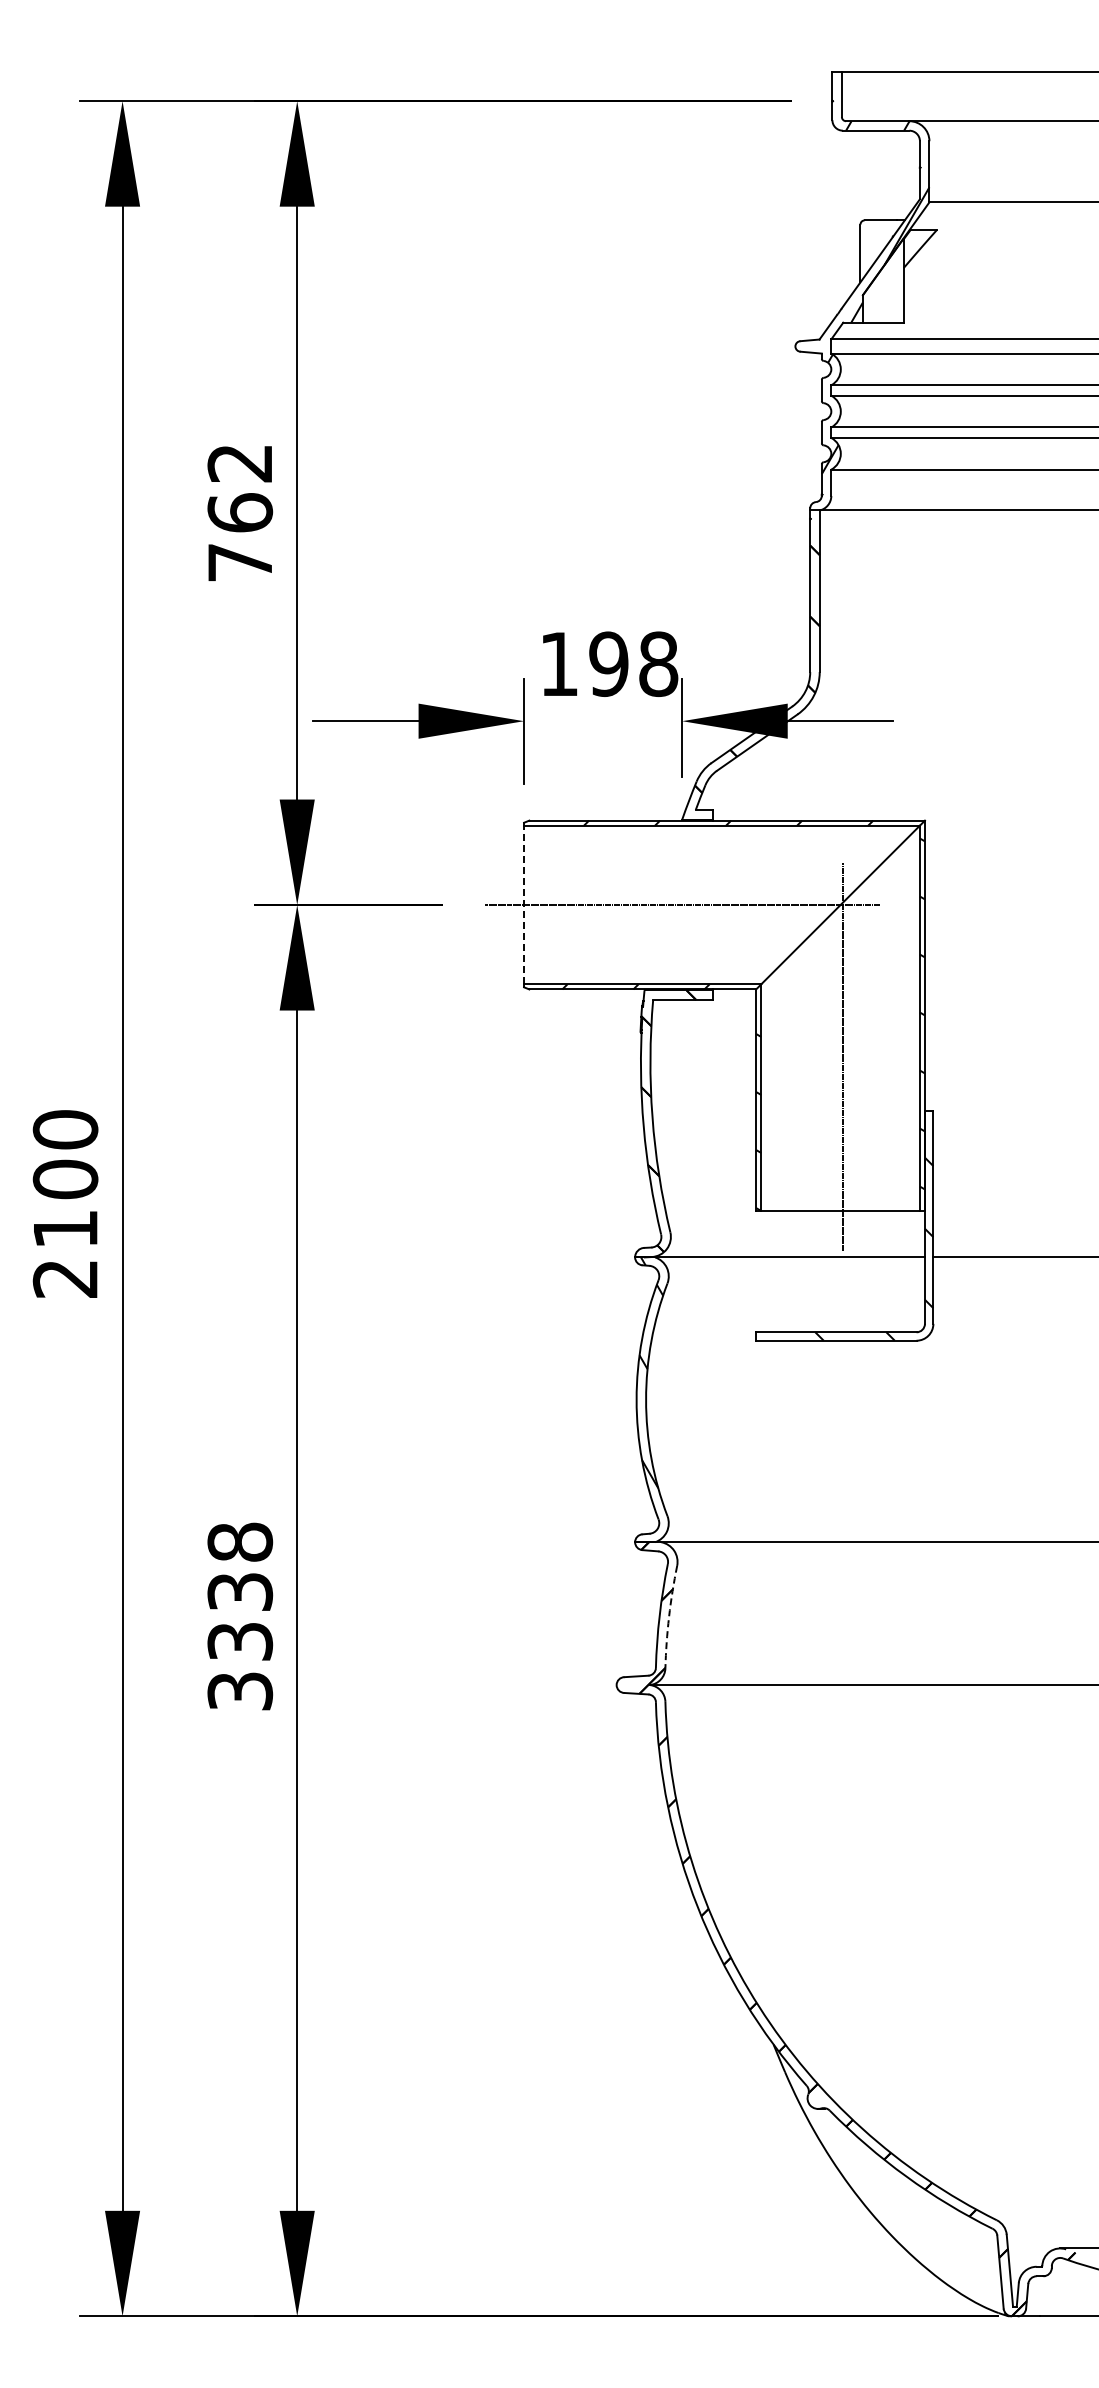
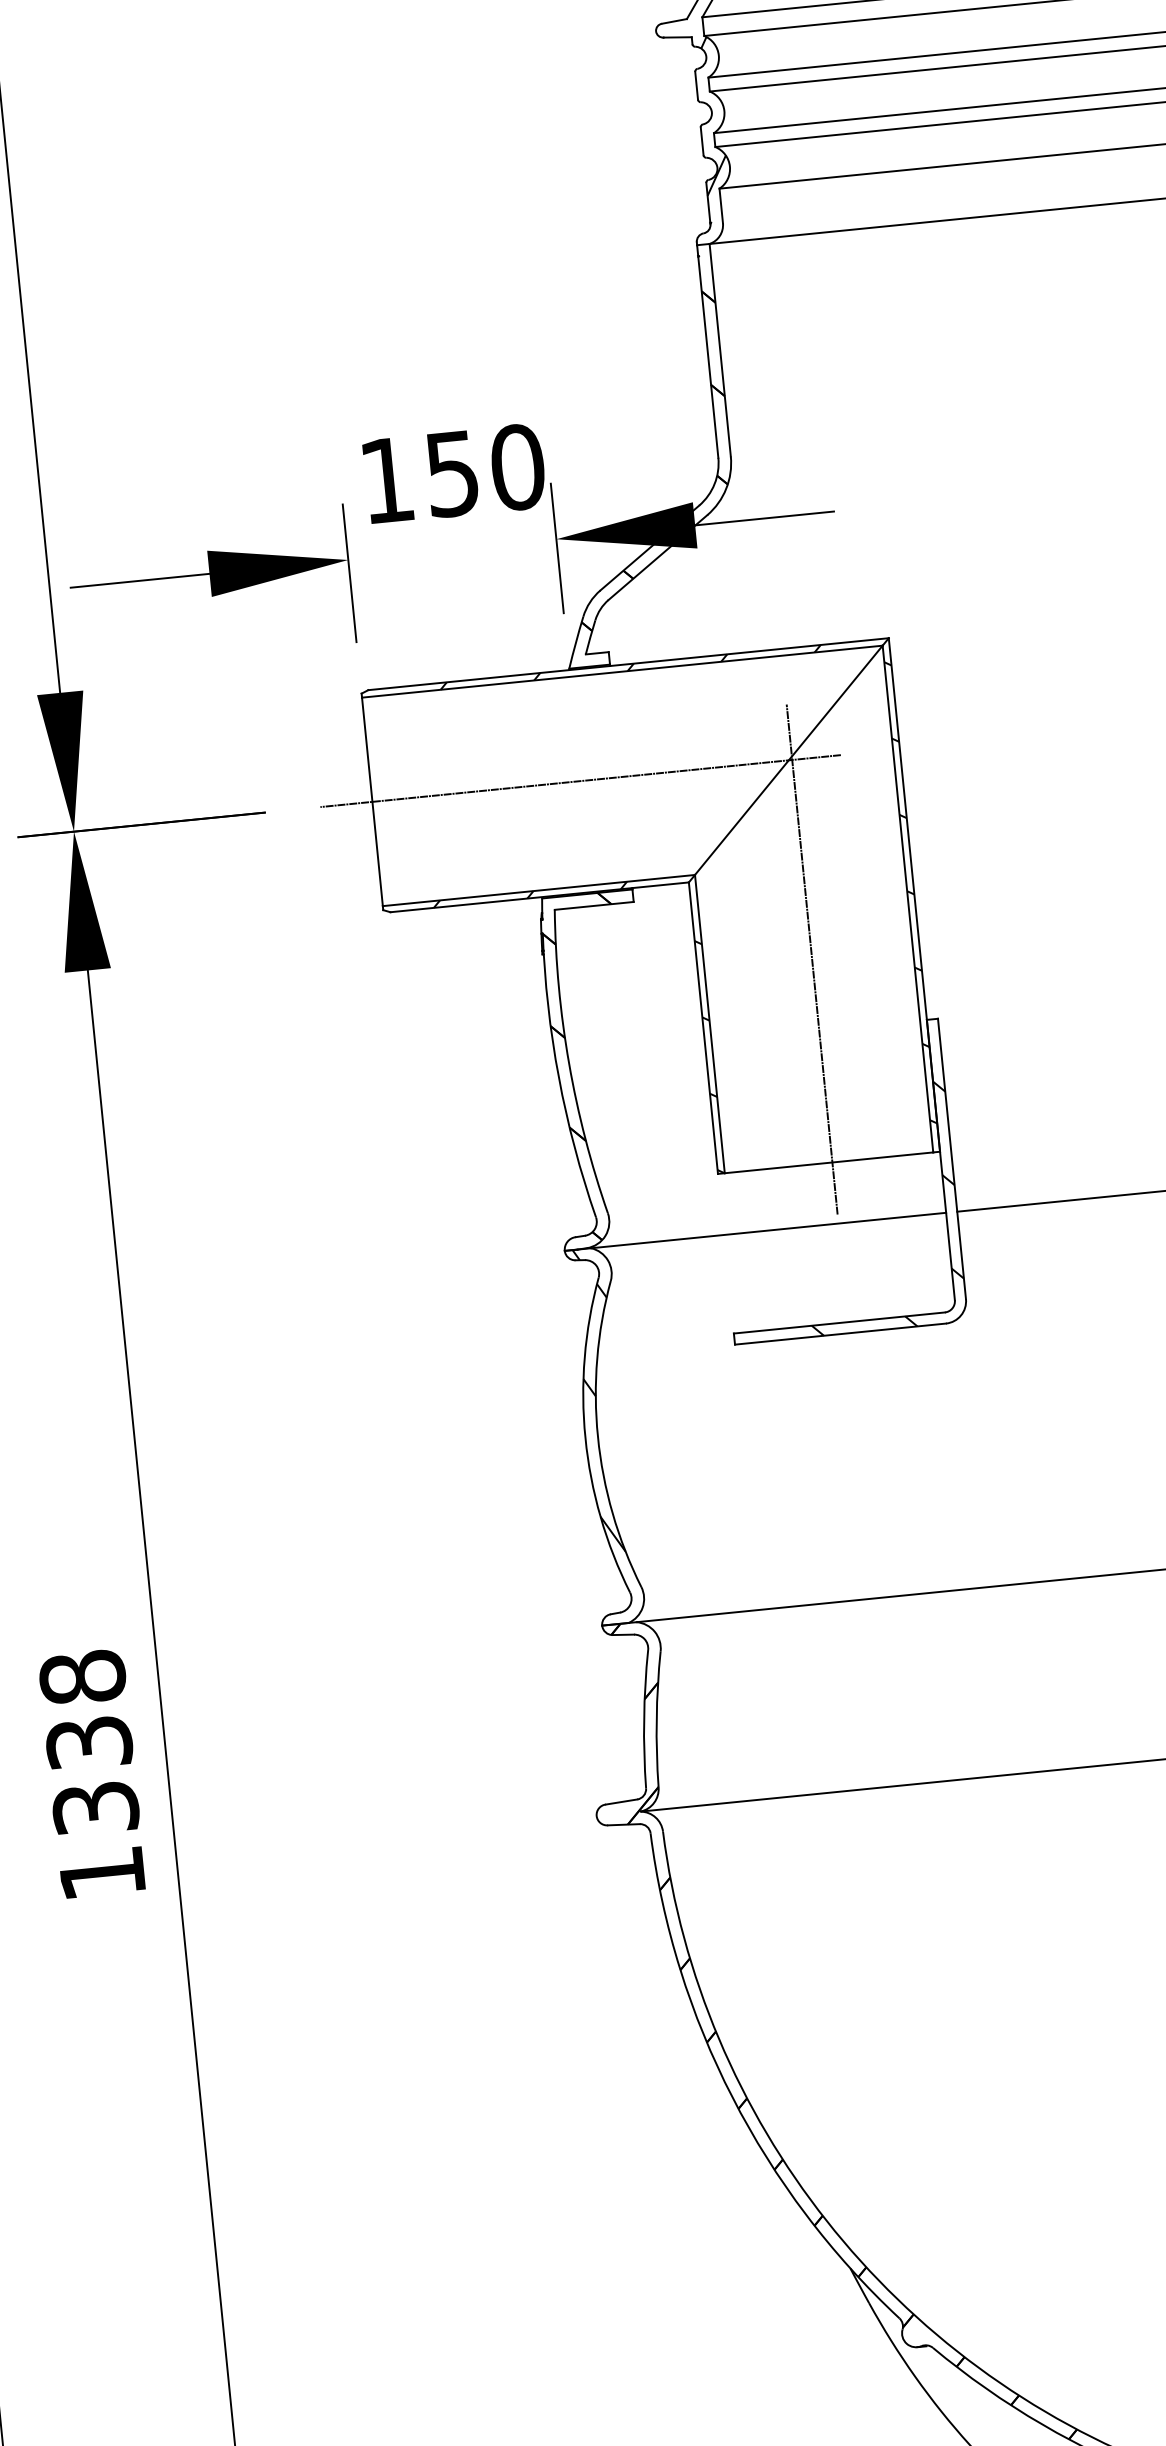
text: (633, 663) -> (484, 469), 198 -> 150
line: (524, 904) -> (372, 801), dashed -> solid
arc: (669, 1616) -> (657, 1718), dashed -> solid
text: (240, 1691) -> (102, 1873), 3338 -> 1338

